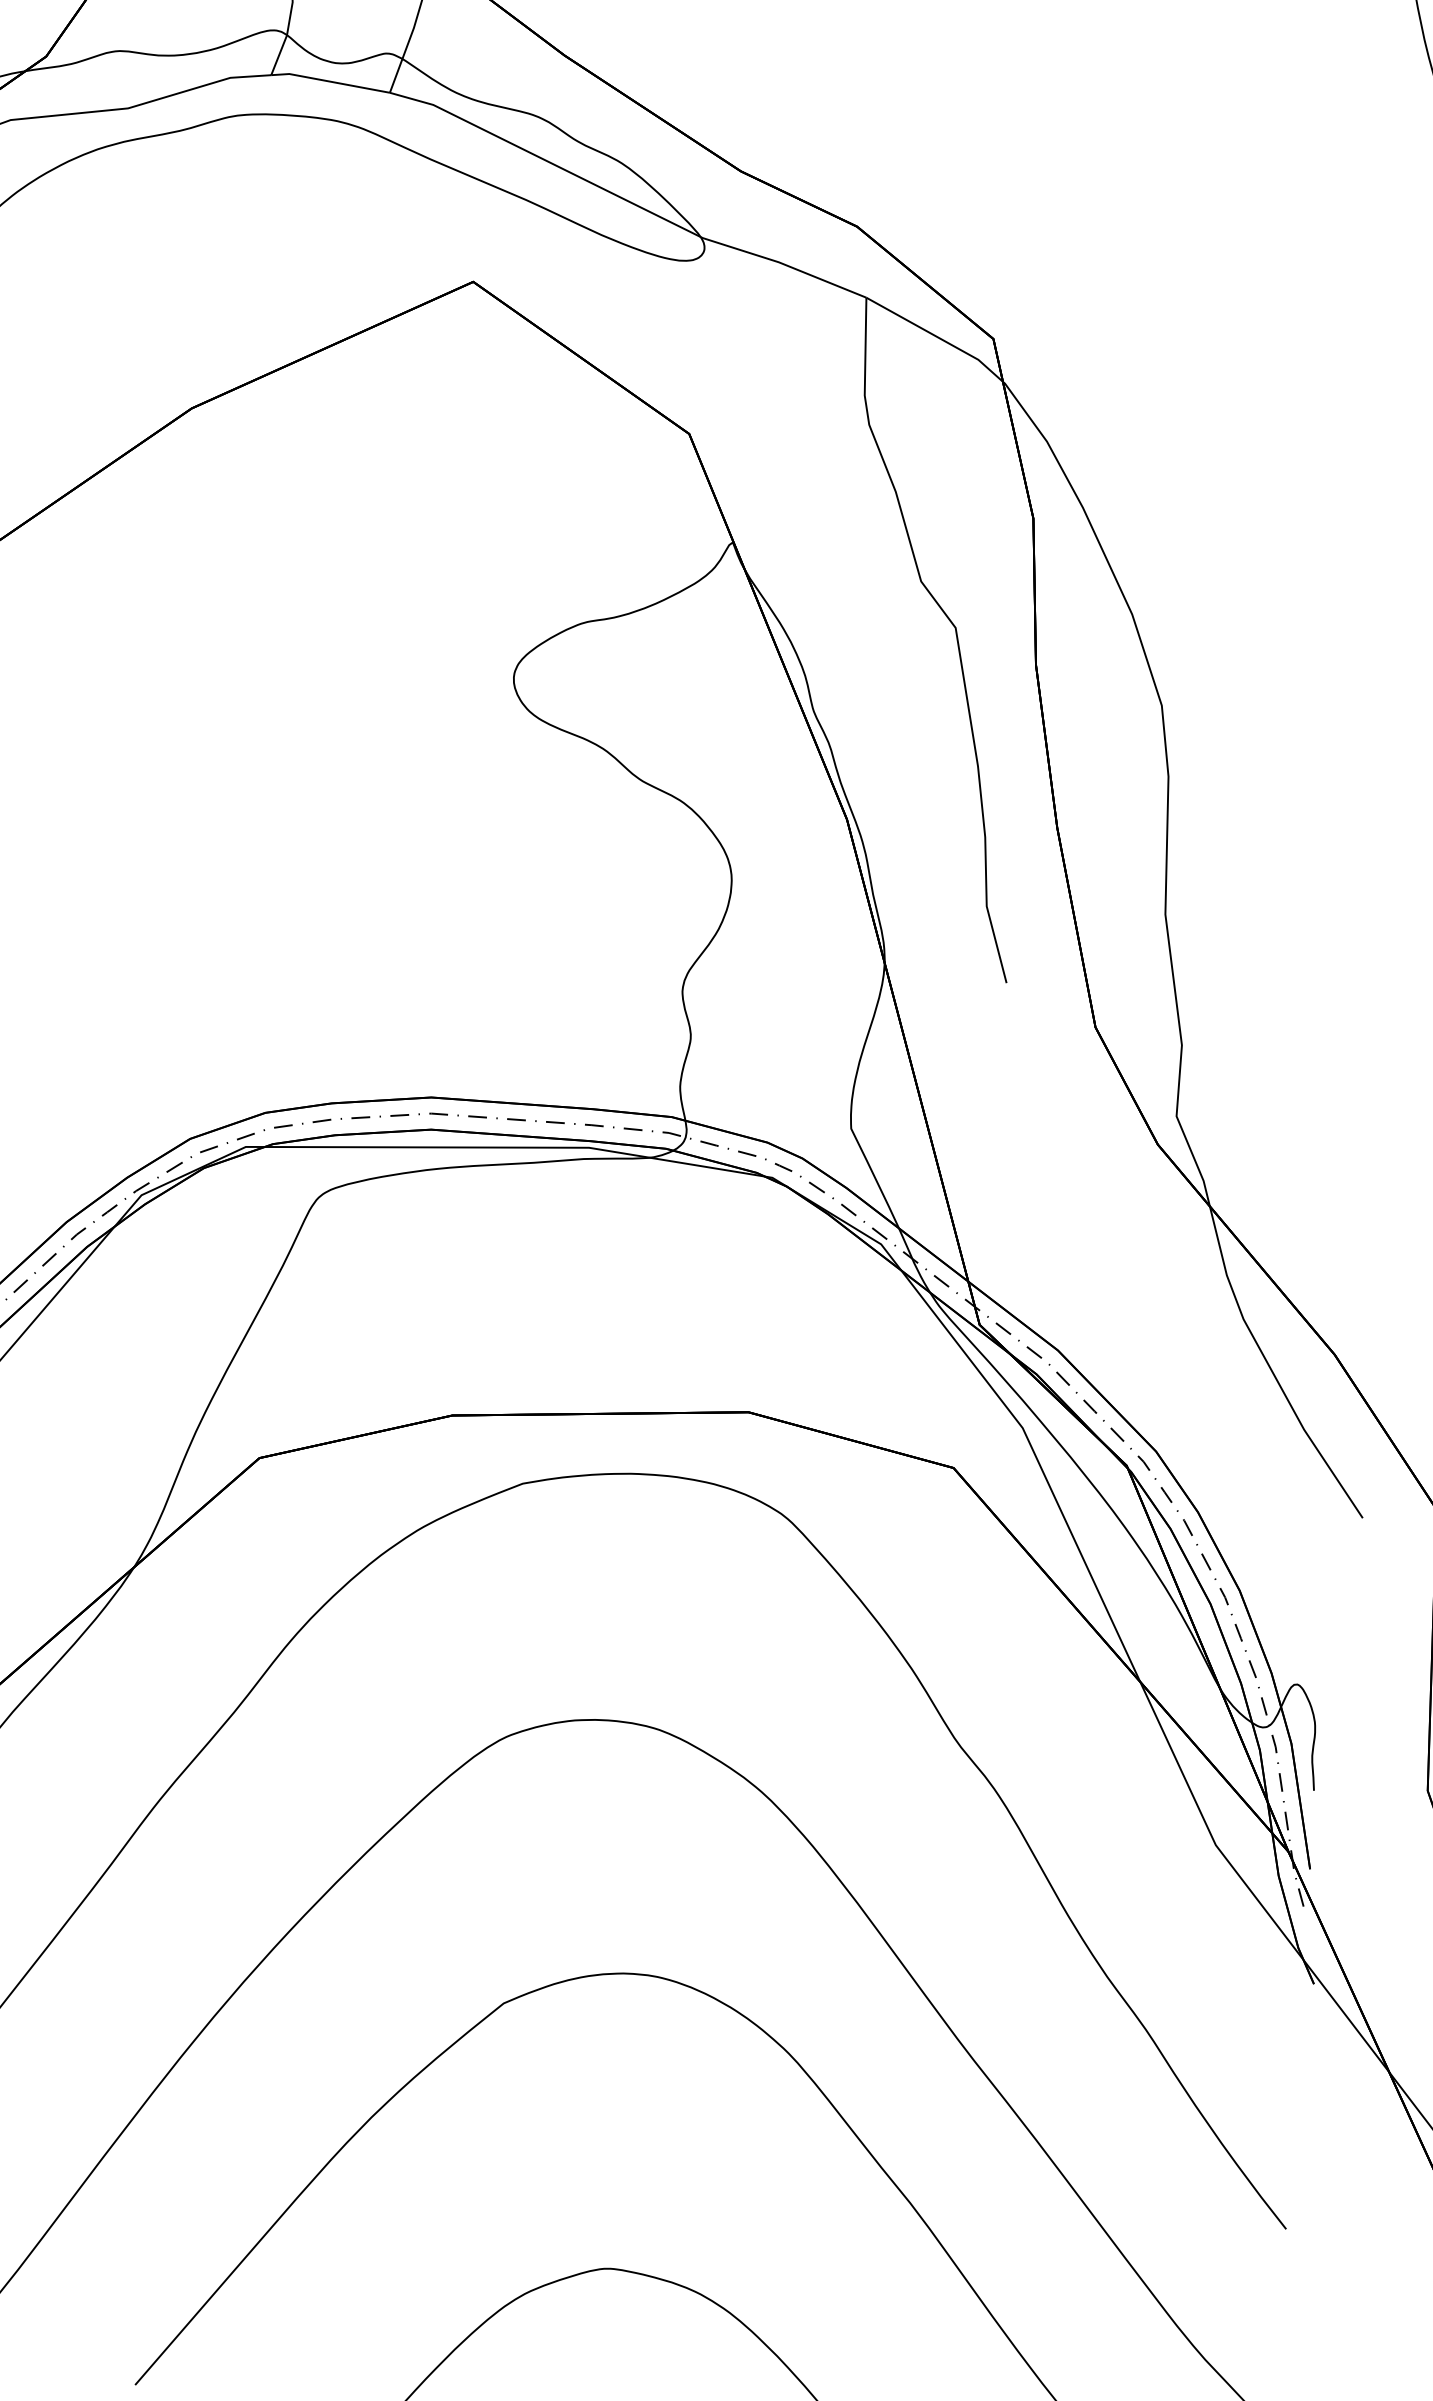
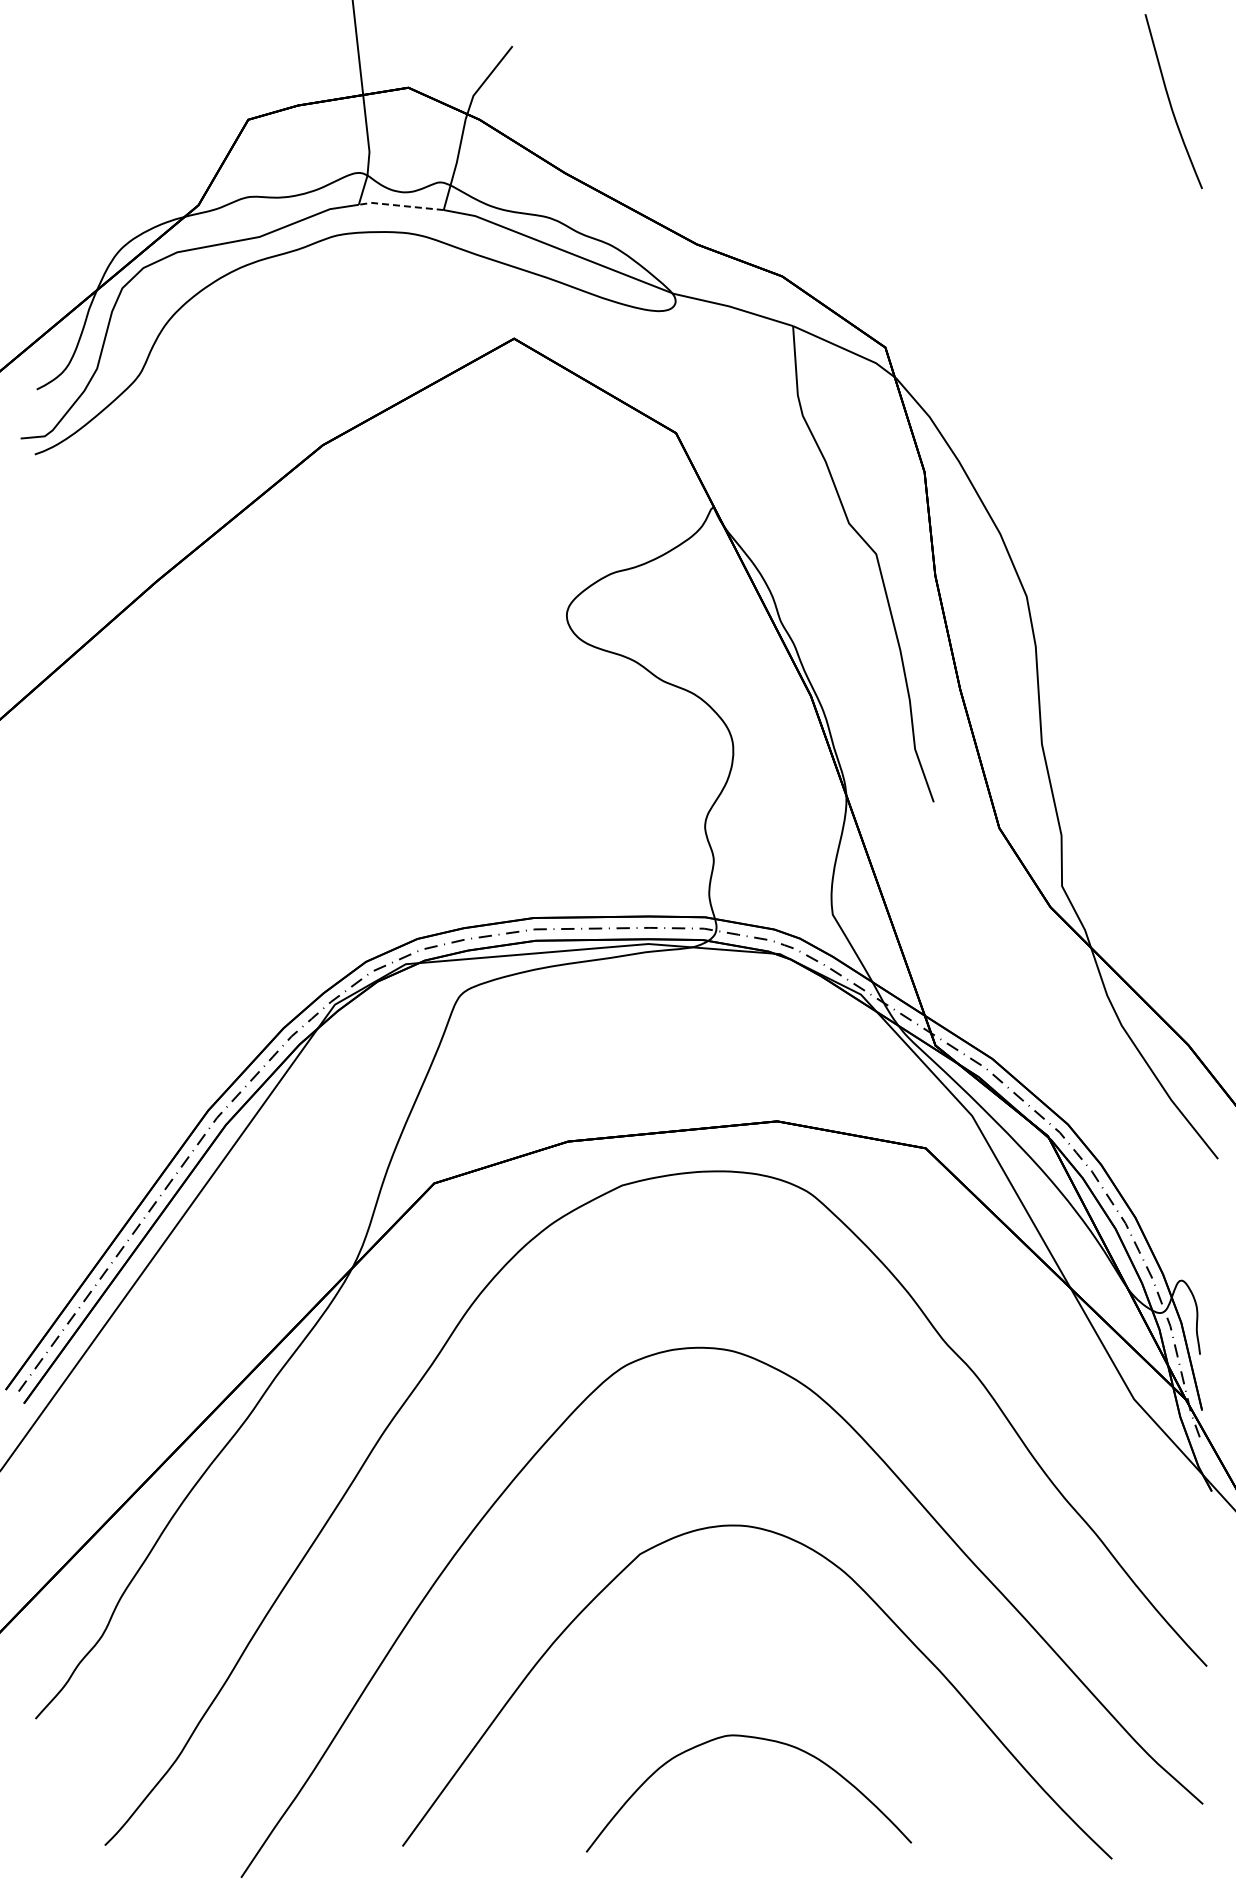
line: (329, 81) -> (400, 205), solid -> dashed

